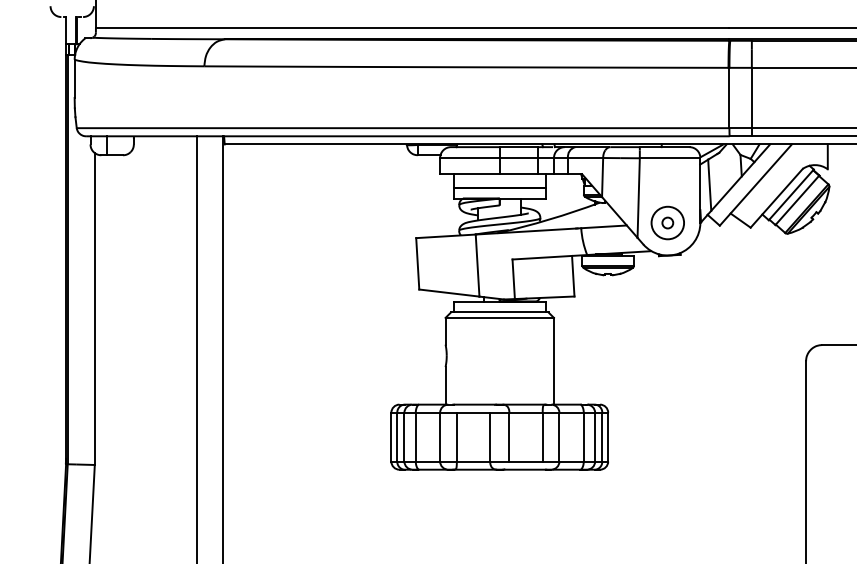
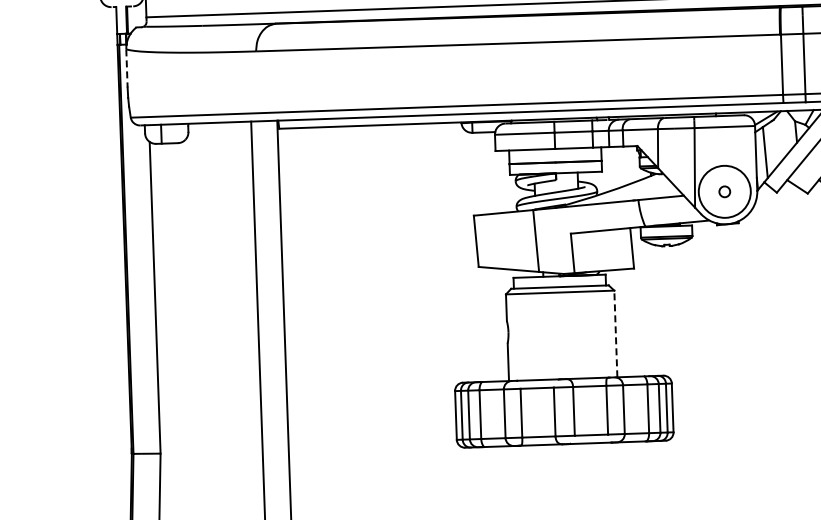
line: (74, 79) -> (126, 69), solid -> dashed
circle: (667, 222) -> (724, 191), size x1.6
line: (553, 360) -> (615, 333), solid -> dashed

